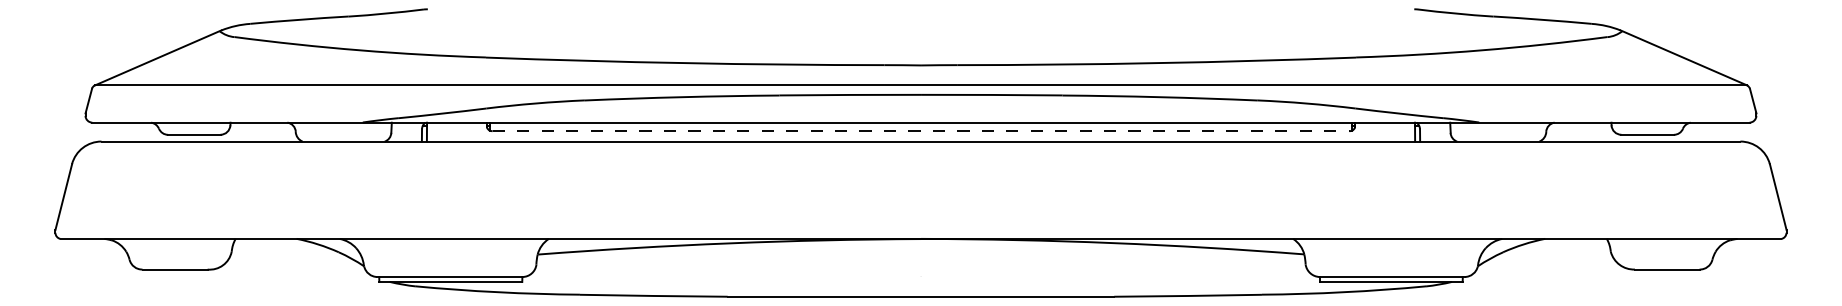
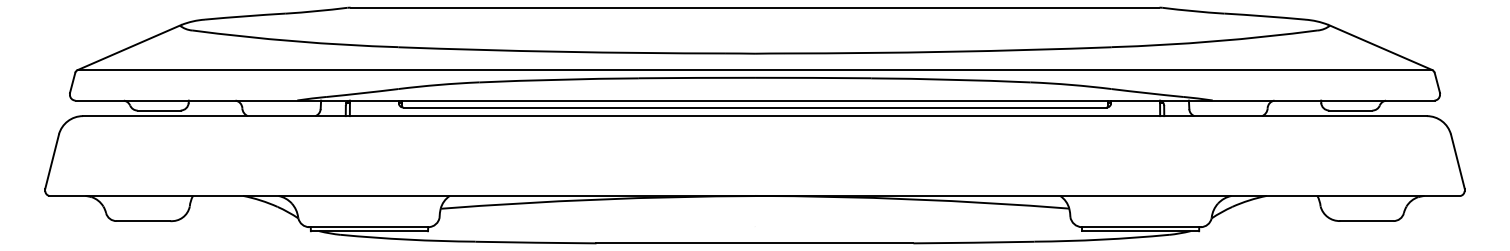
line: (920, 9) -> (754, 7), added
line: (921, 131) -> (755, 107), dashed -> solid

